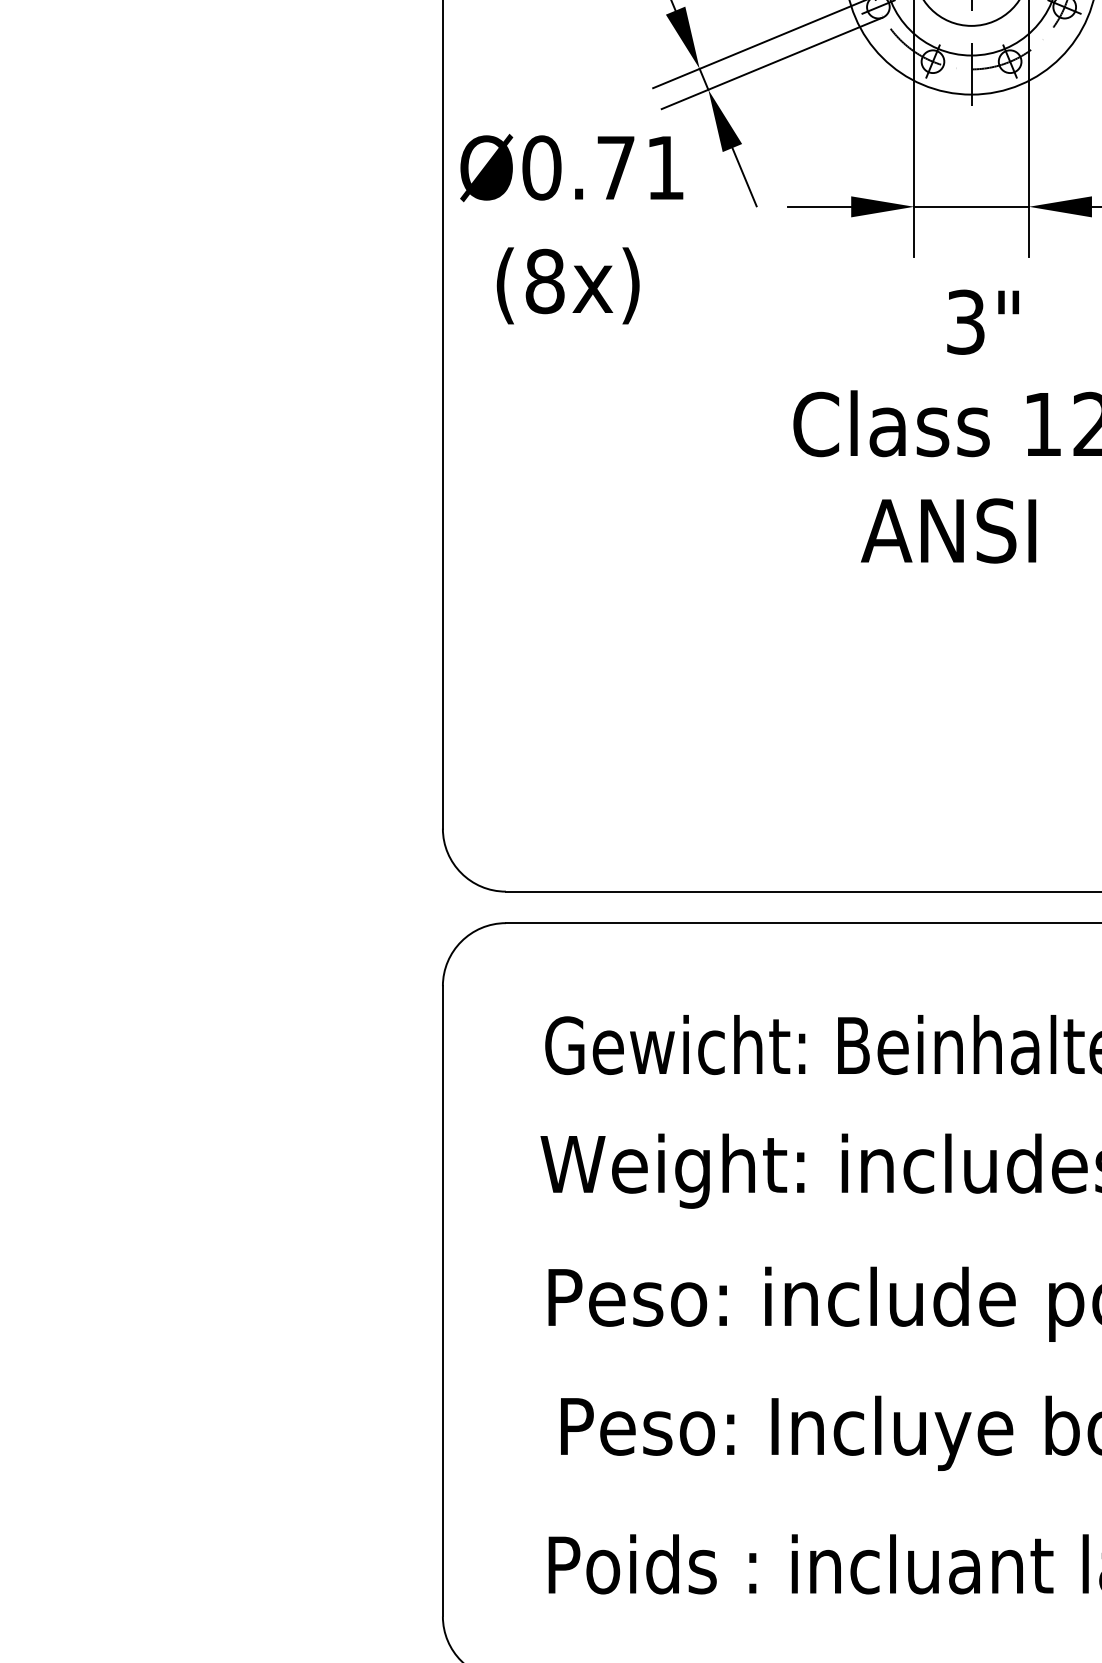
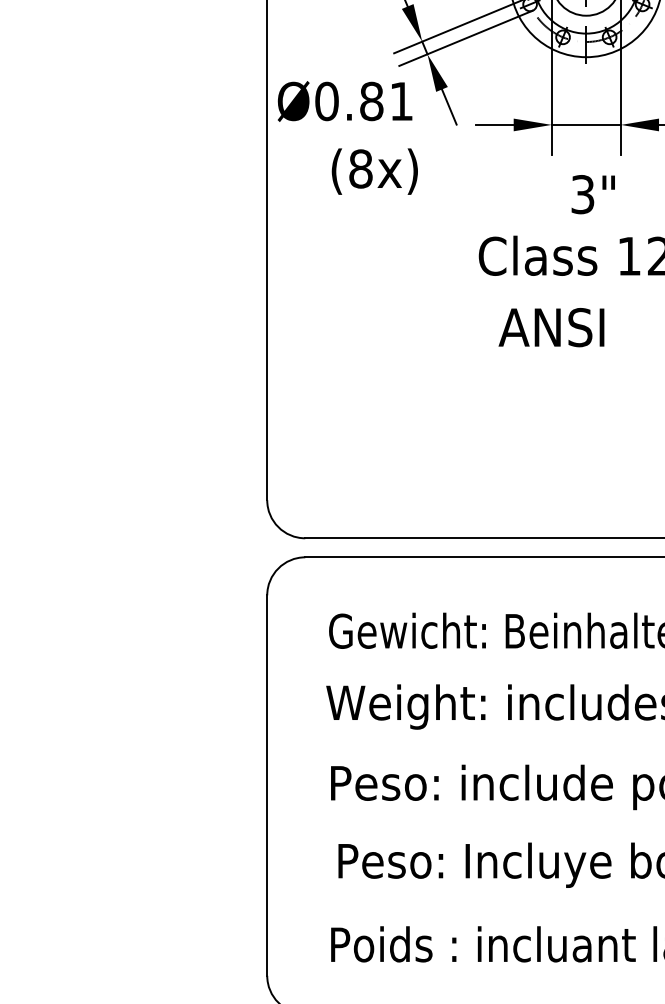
text: (615, 167) -> (371, 101), Ø0.71 -> Ø0.81
text: (567, 285) -> (374, 171), moved
text: (948, 530) -> (551, 327), moved

